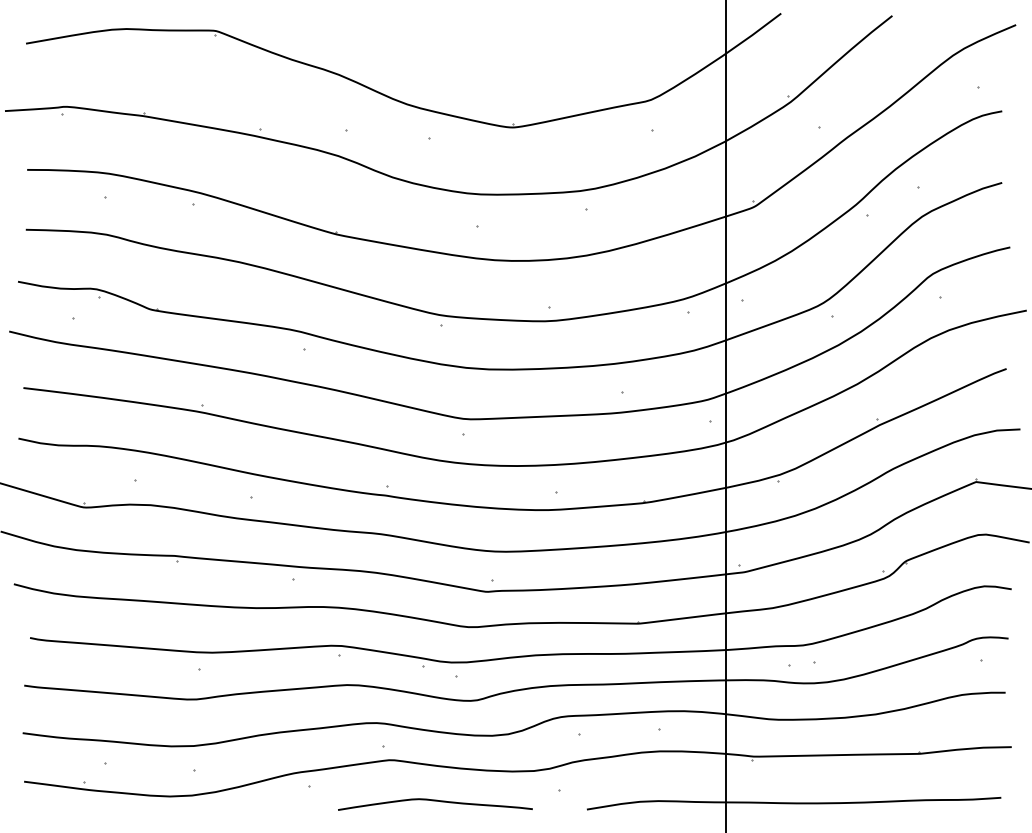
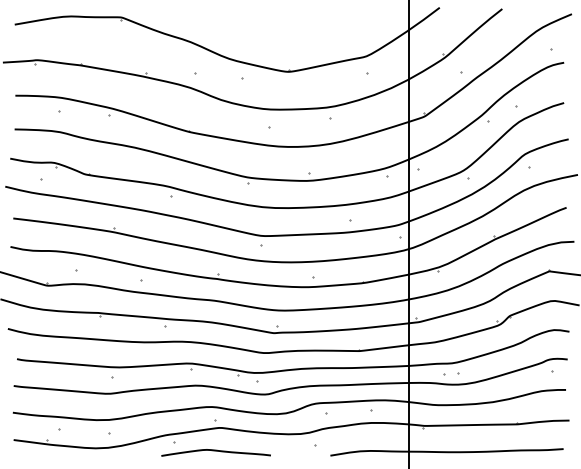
curve: (434, 802) -> (215, 451), moved

